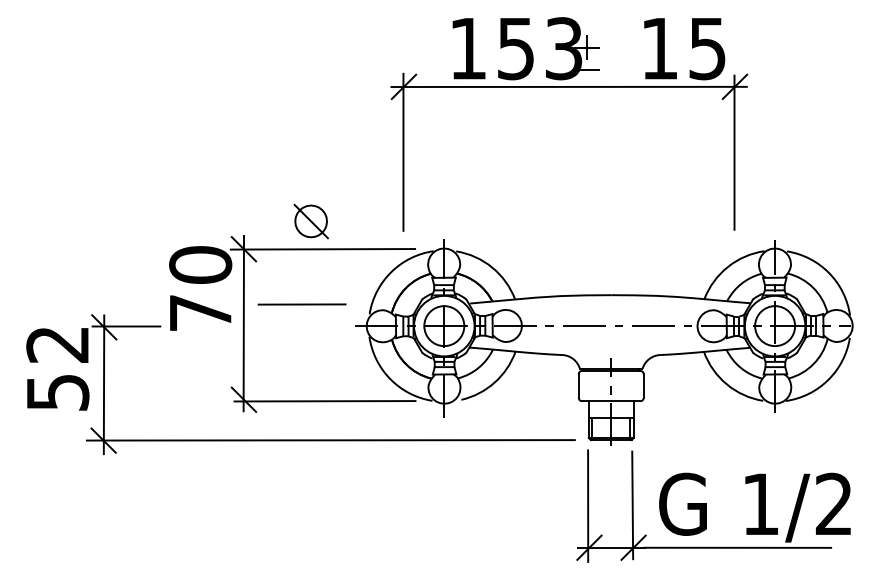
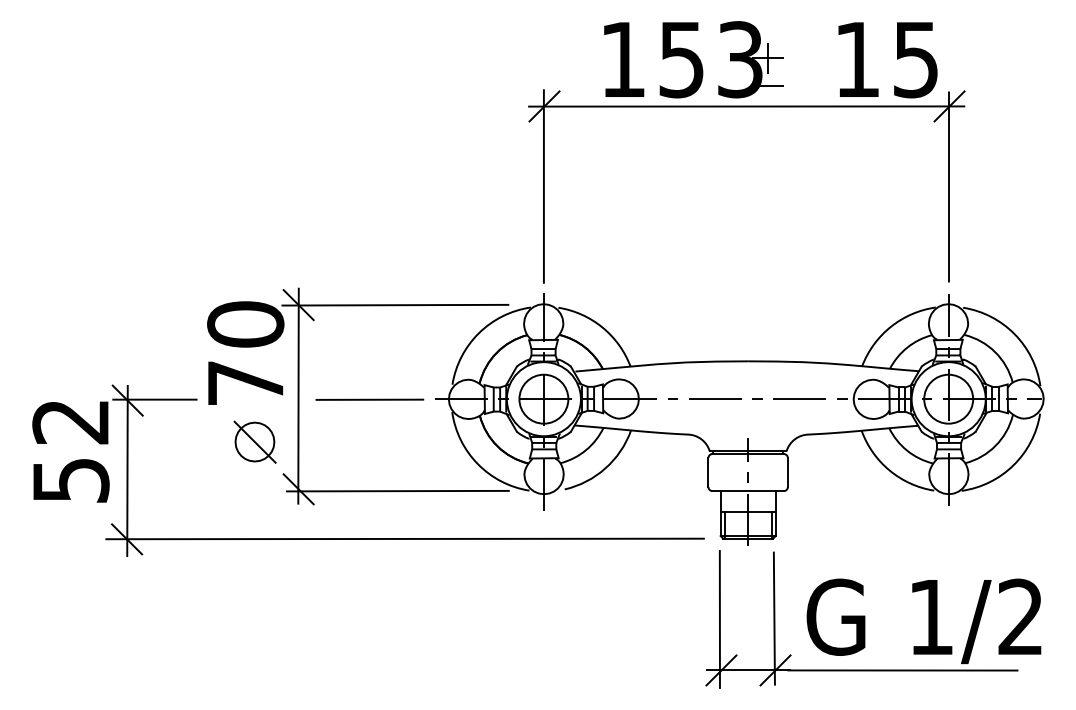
part: (569, 87) -> (746, 107), moved
part: (310, 220) -> (254, 441), moved
line: (301, 304) -> (369, 399), moved

